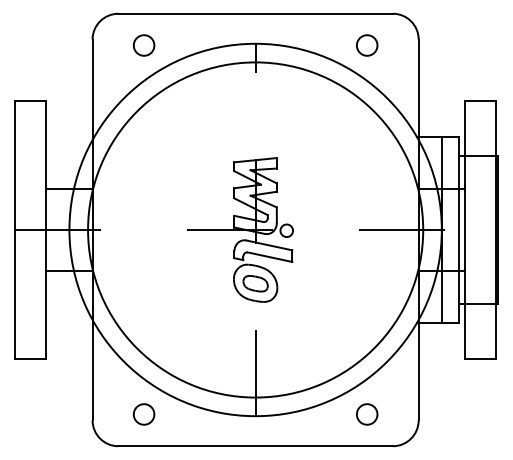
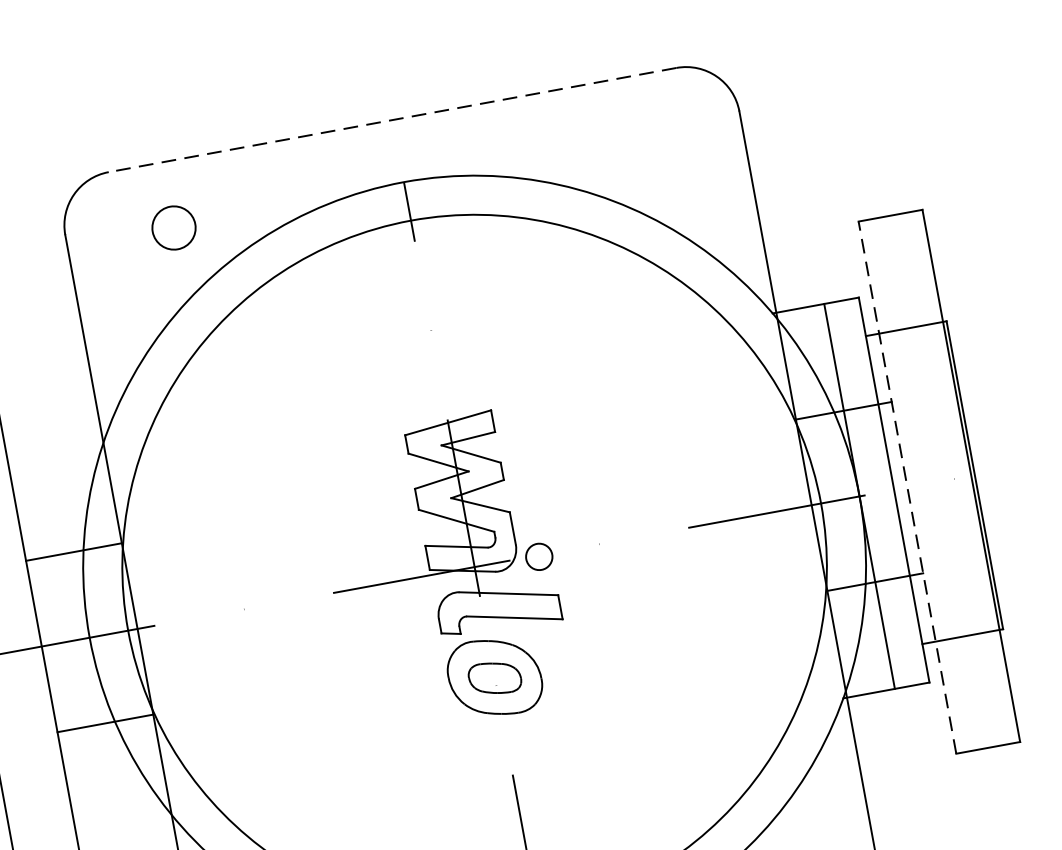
line: (255, 13) -> (392, 119), solid -> dashed
circle: (367, 45) -> (635, 143), removed
line: (465, 230) -> (908, 488), solid -> dashed

